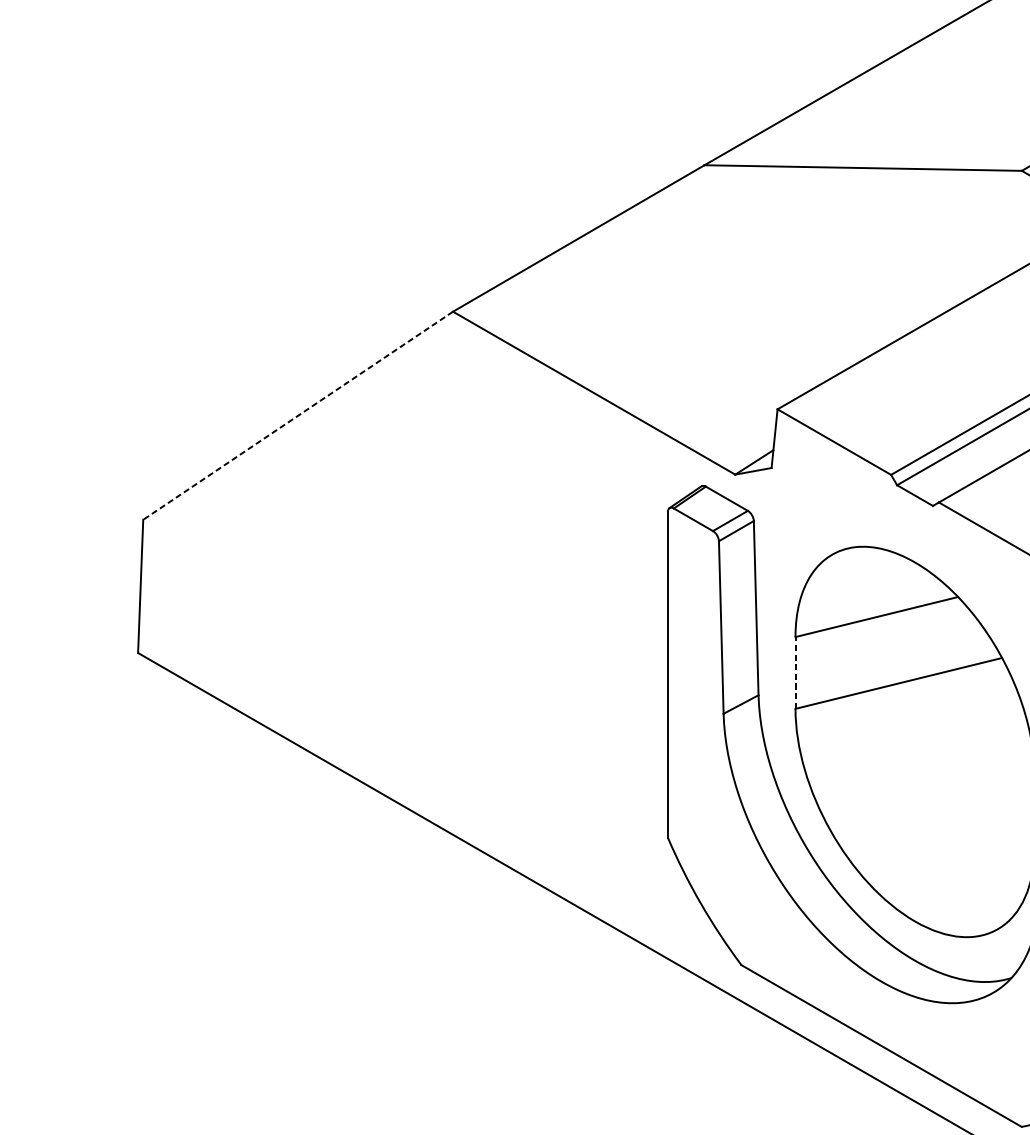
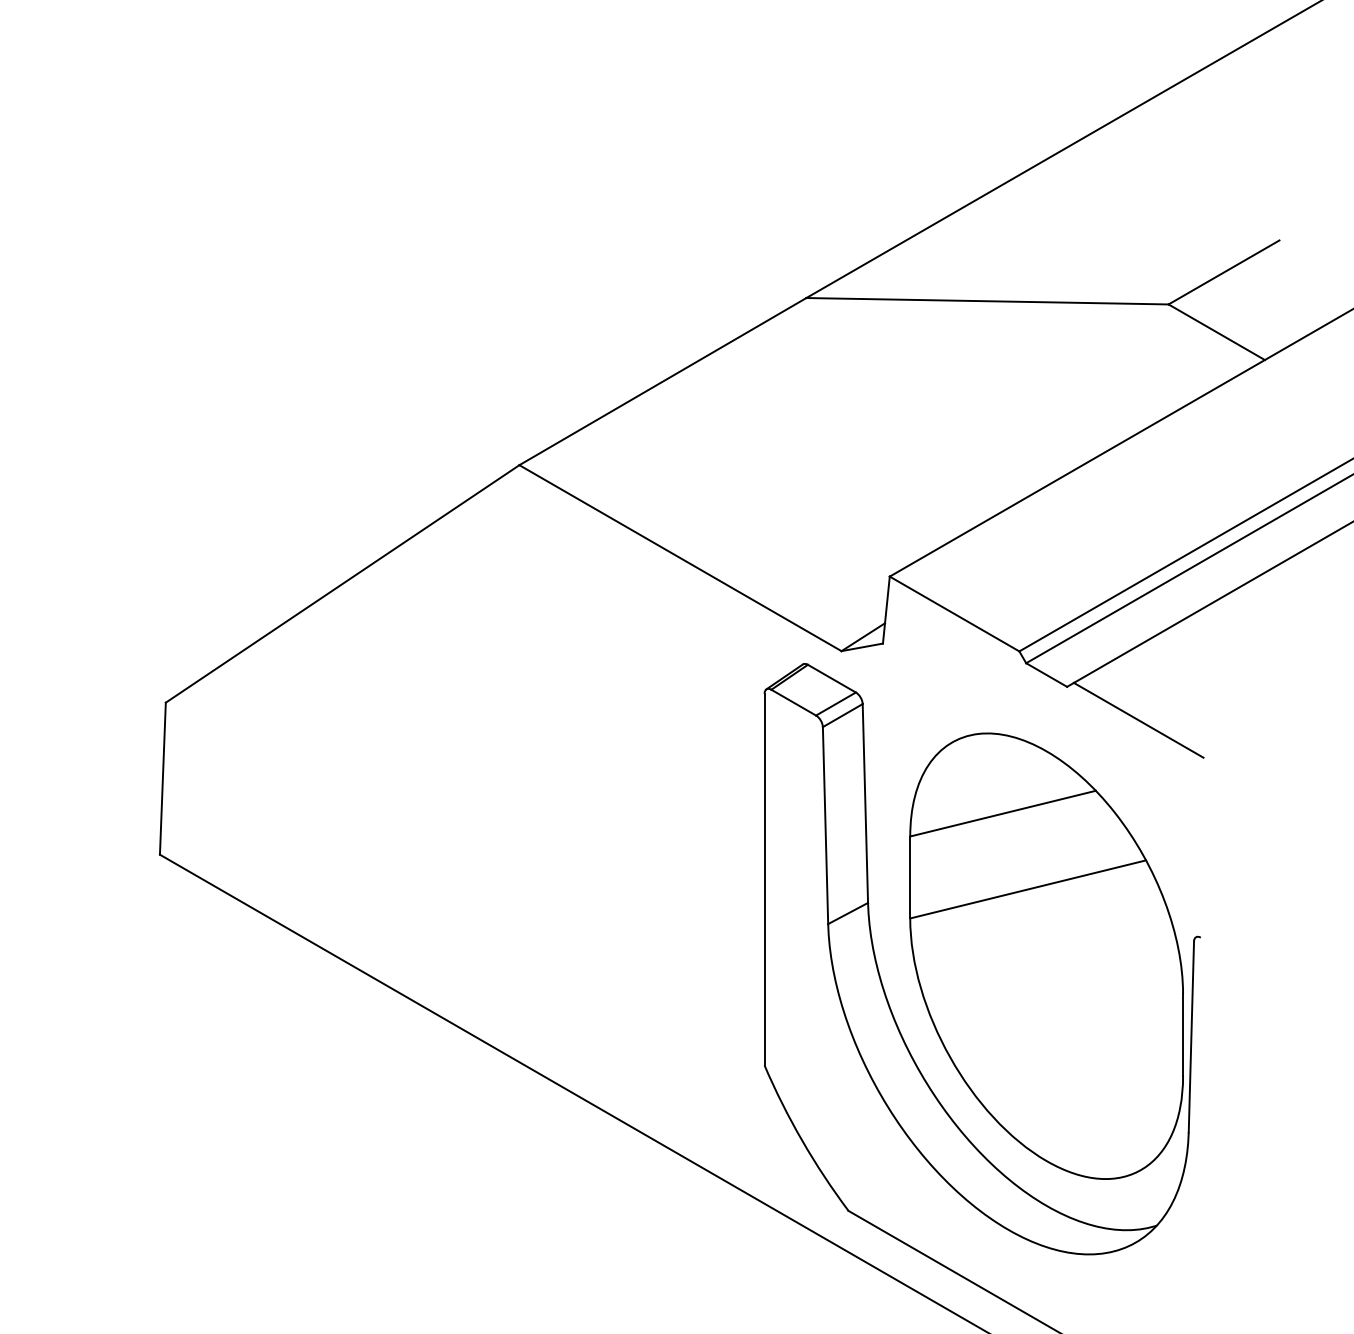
line: (298, 415) -> (342, 583), dashed -> solid
line: (795, 672) -> (910, 877), dashed -> solid

